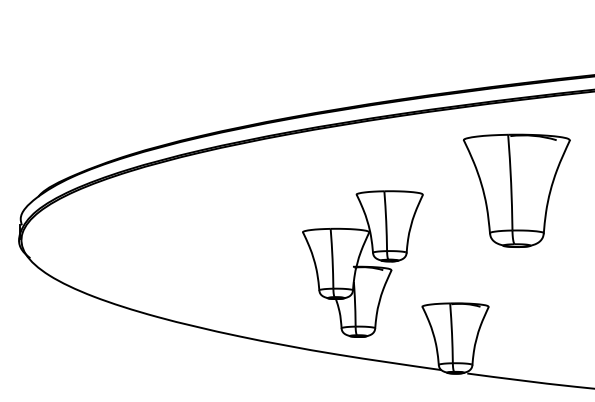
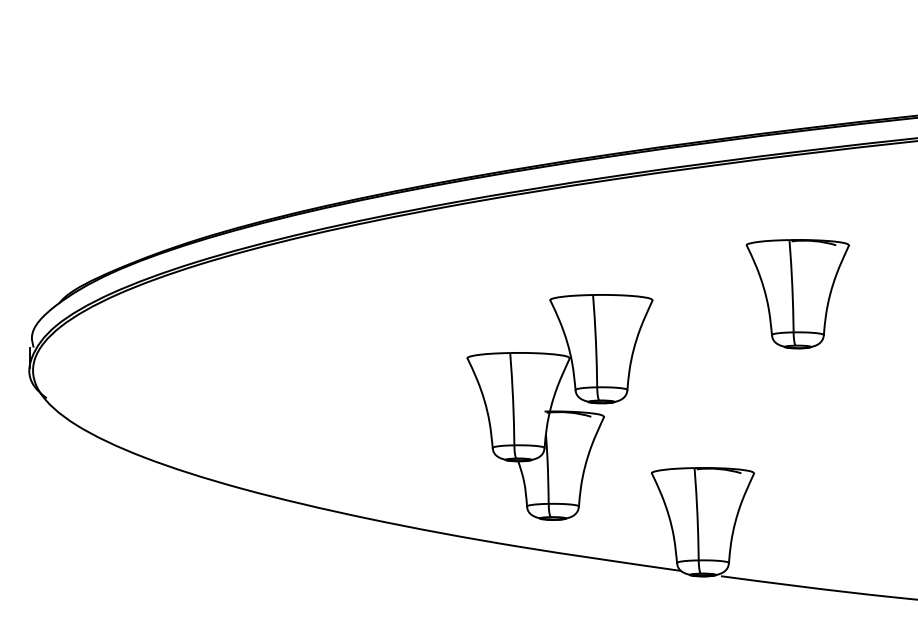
part: (517, 190) -> (798, 293), size x0.62

